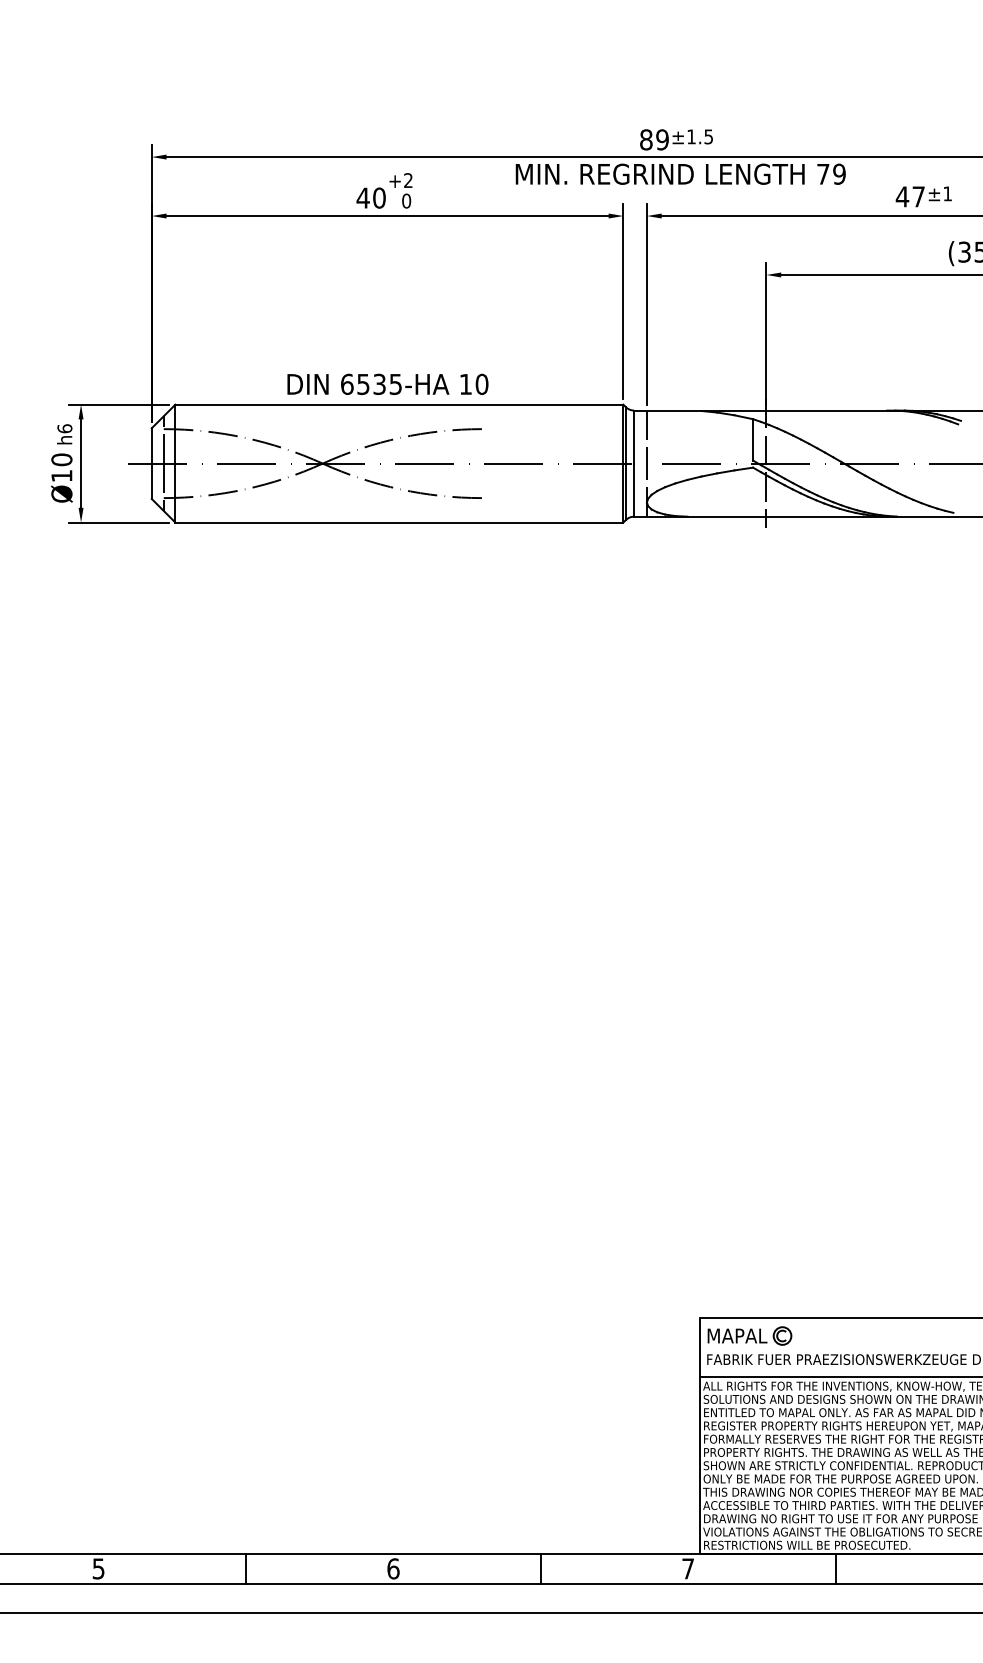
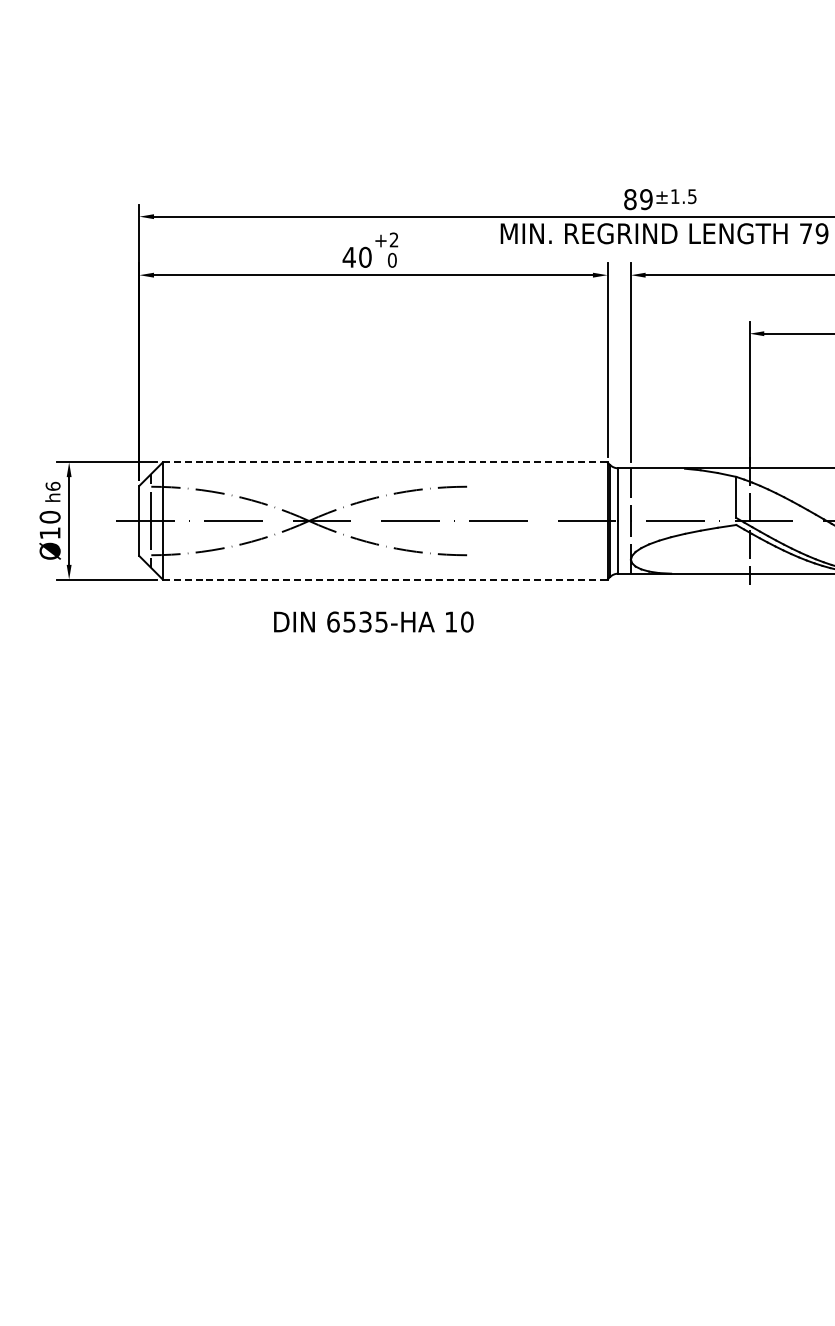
text: (387, 383) -> (373, 621), moved
line: (399, 404) -> (385, 462), solid -> dashed
line: (399, 522) -> (385, 579), solid -> dashed

